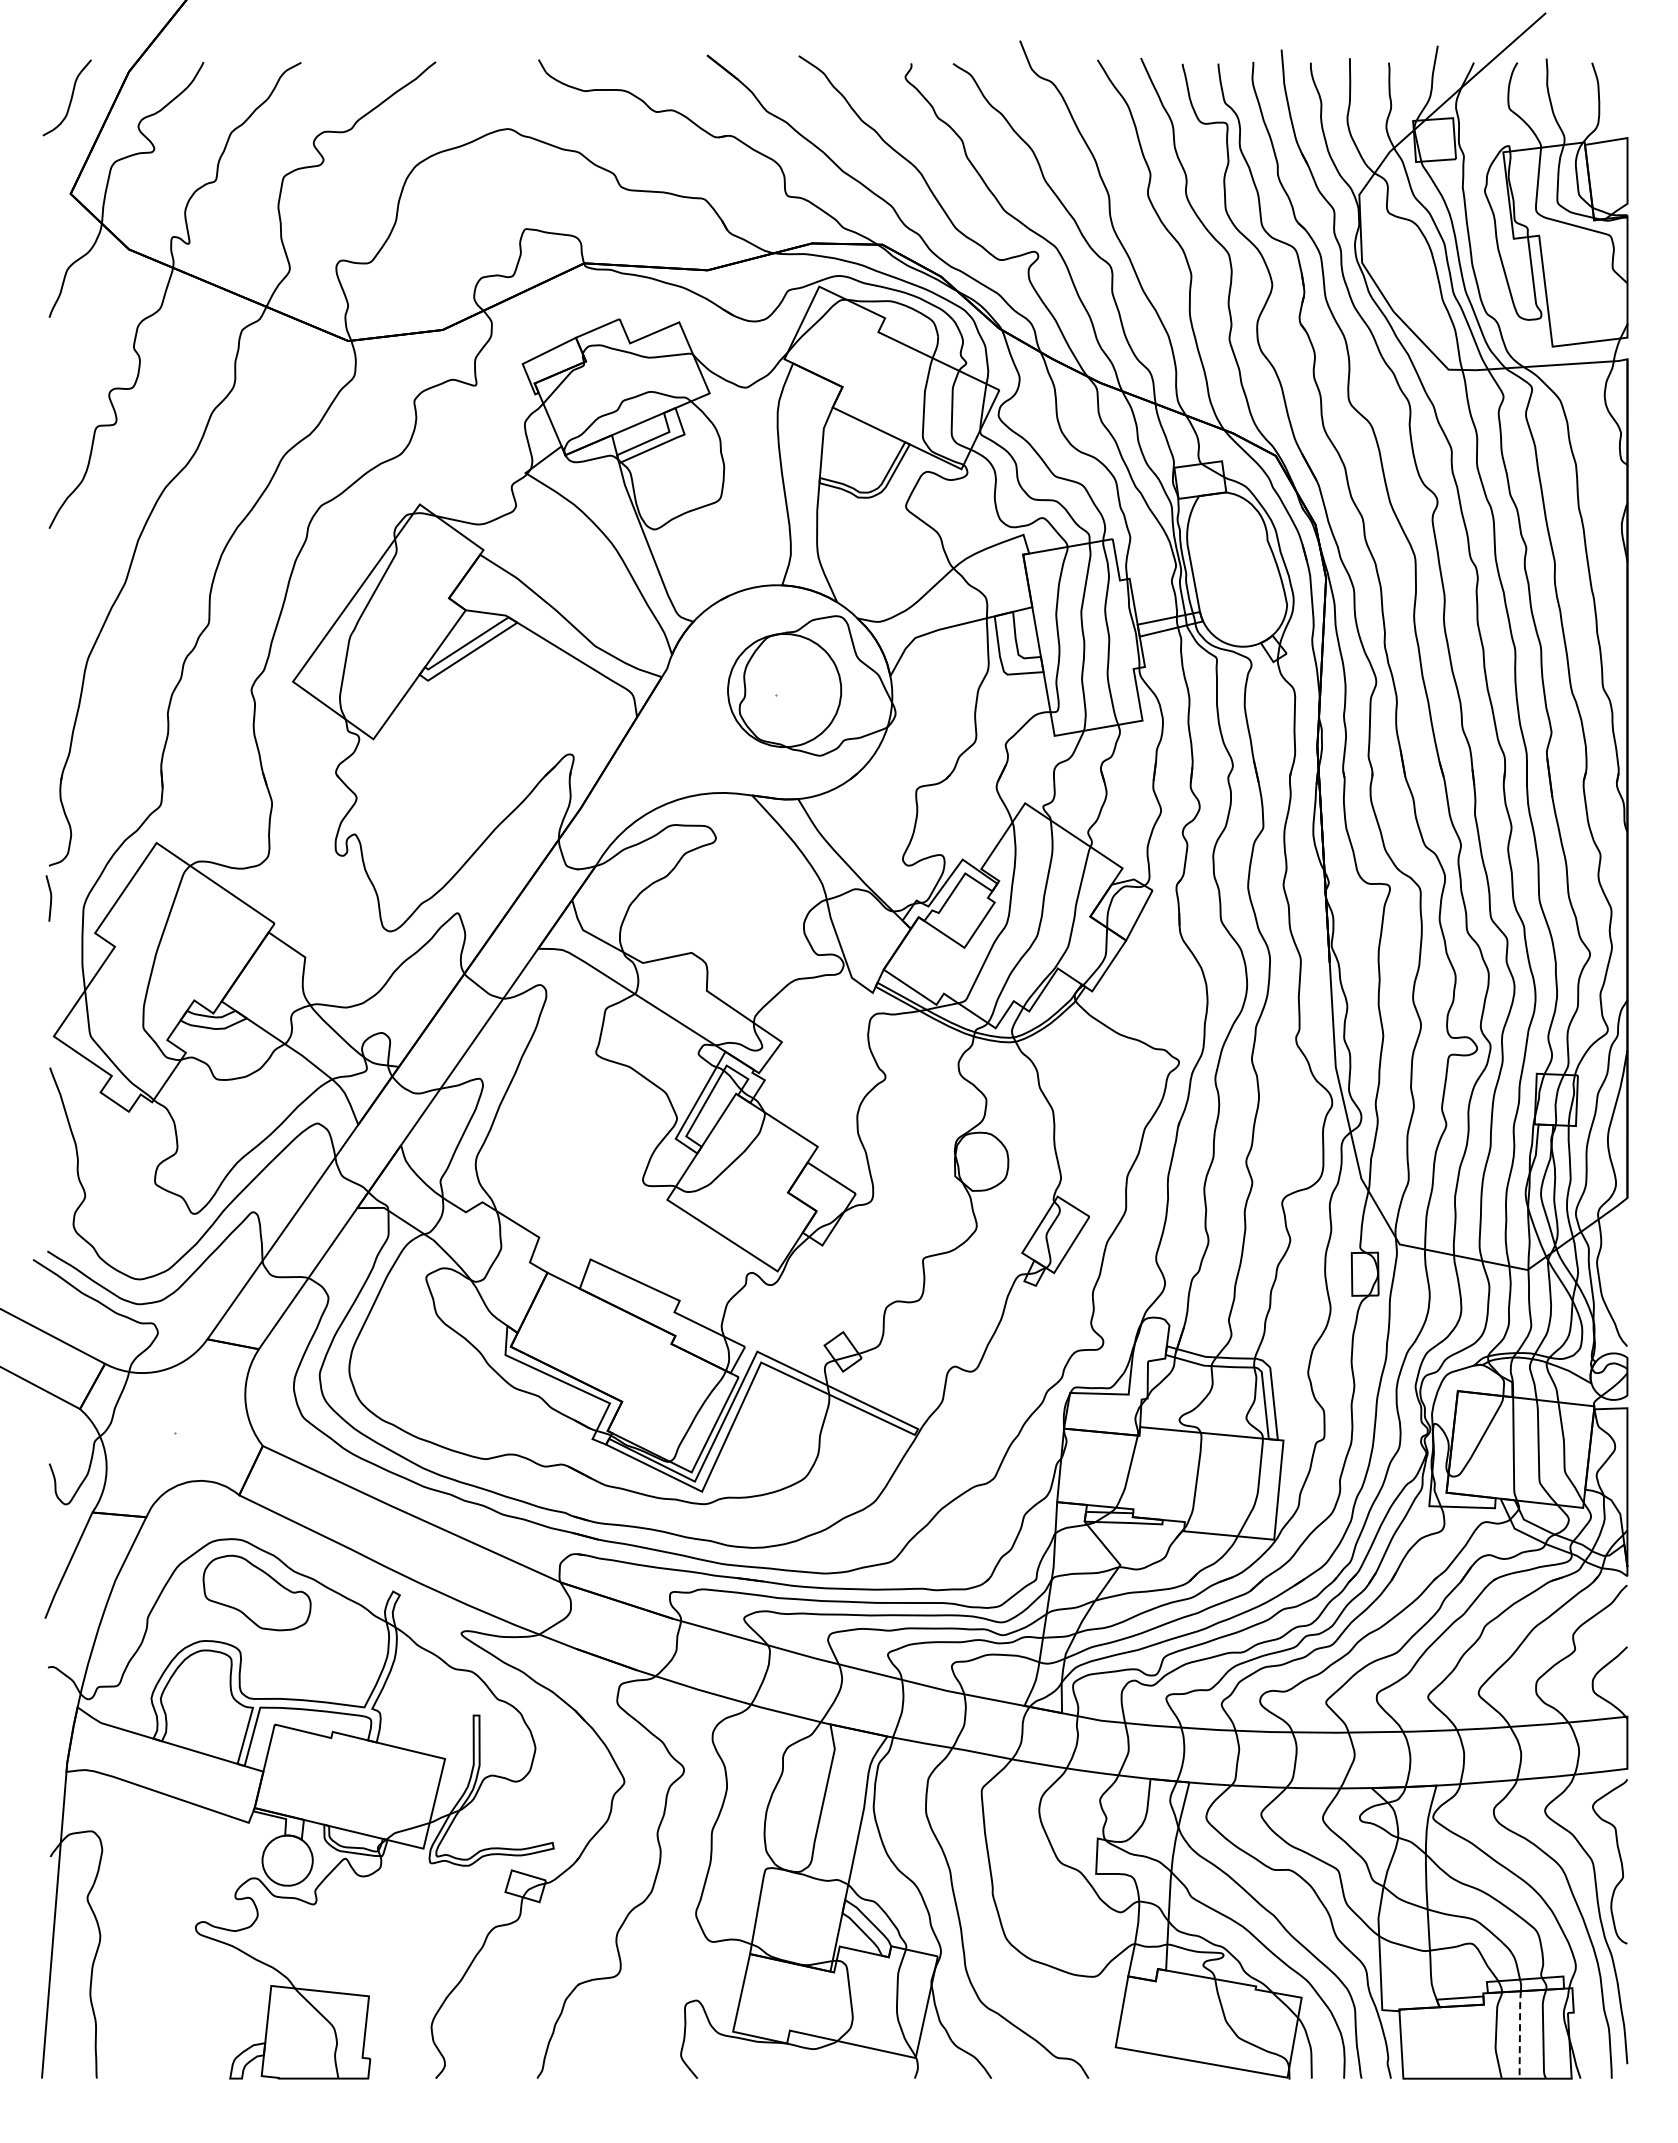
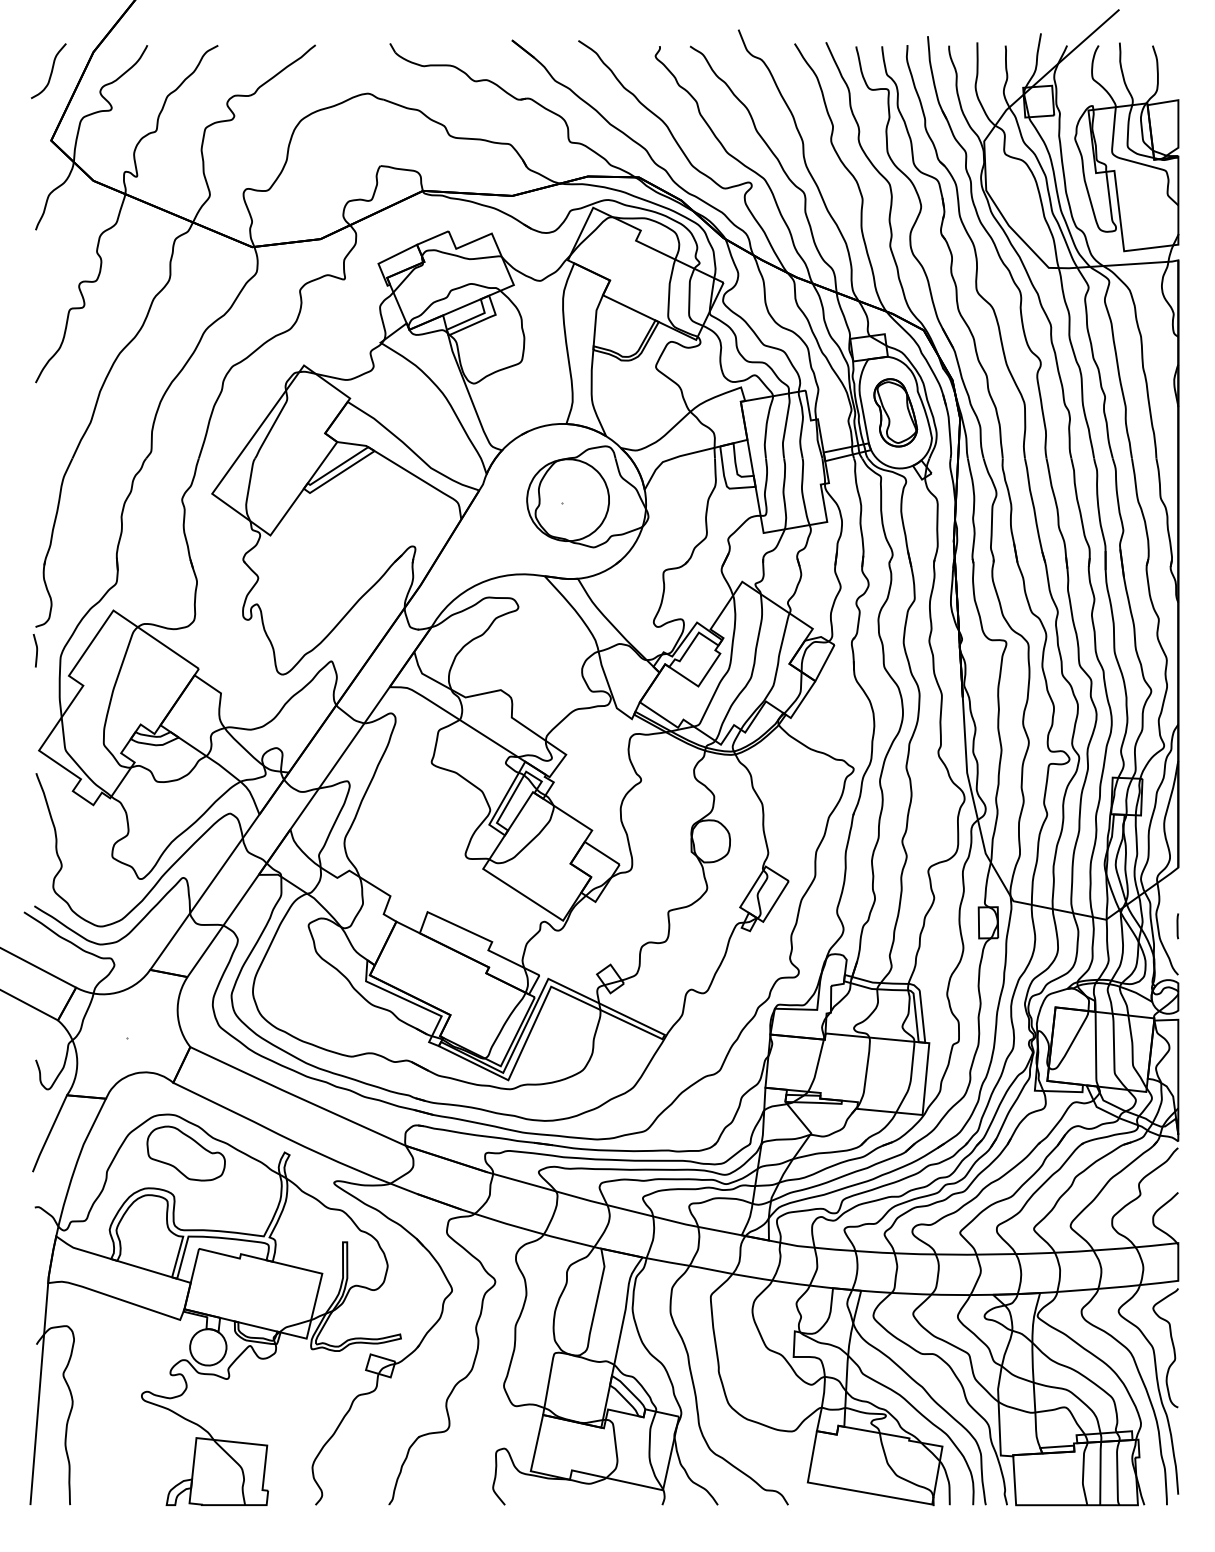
part: (1236, 569) -> (895, 412), added
line: (1626, 1278) -> (1177, 925), added
line: (1519, 2034) -> (1100, 1473), dashed -> solid

